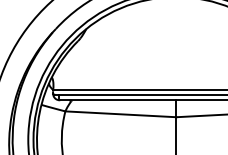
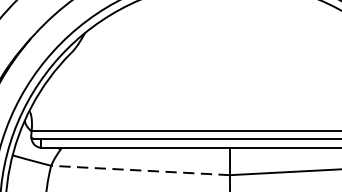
line: (120, 114) -> (139, 170), solid -> dashed

